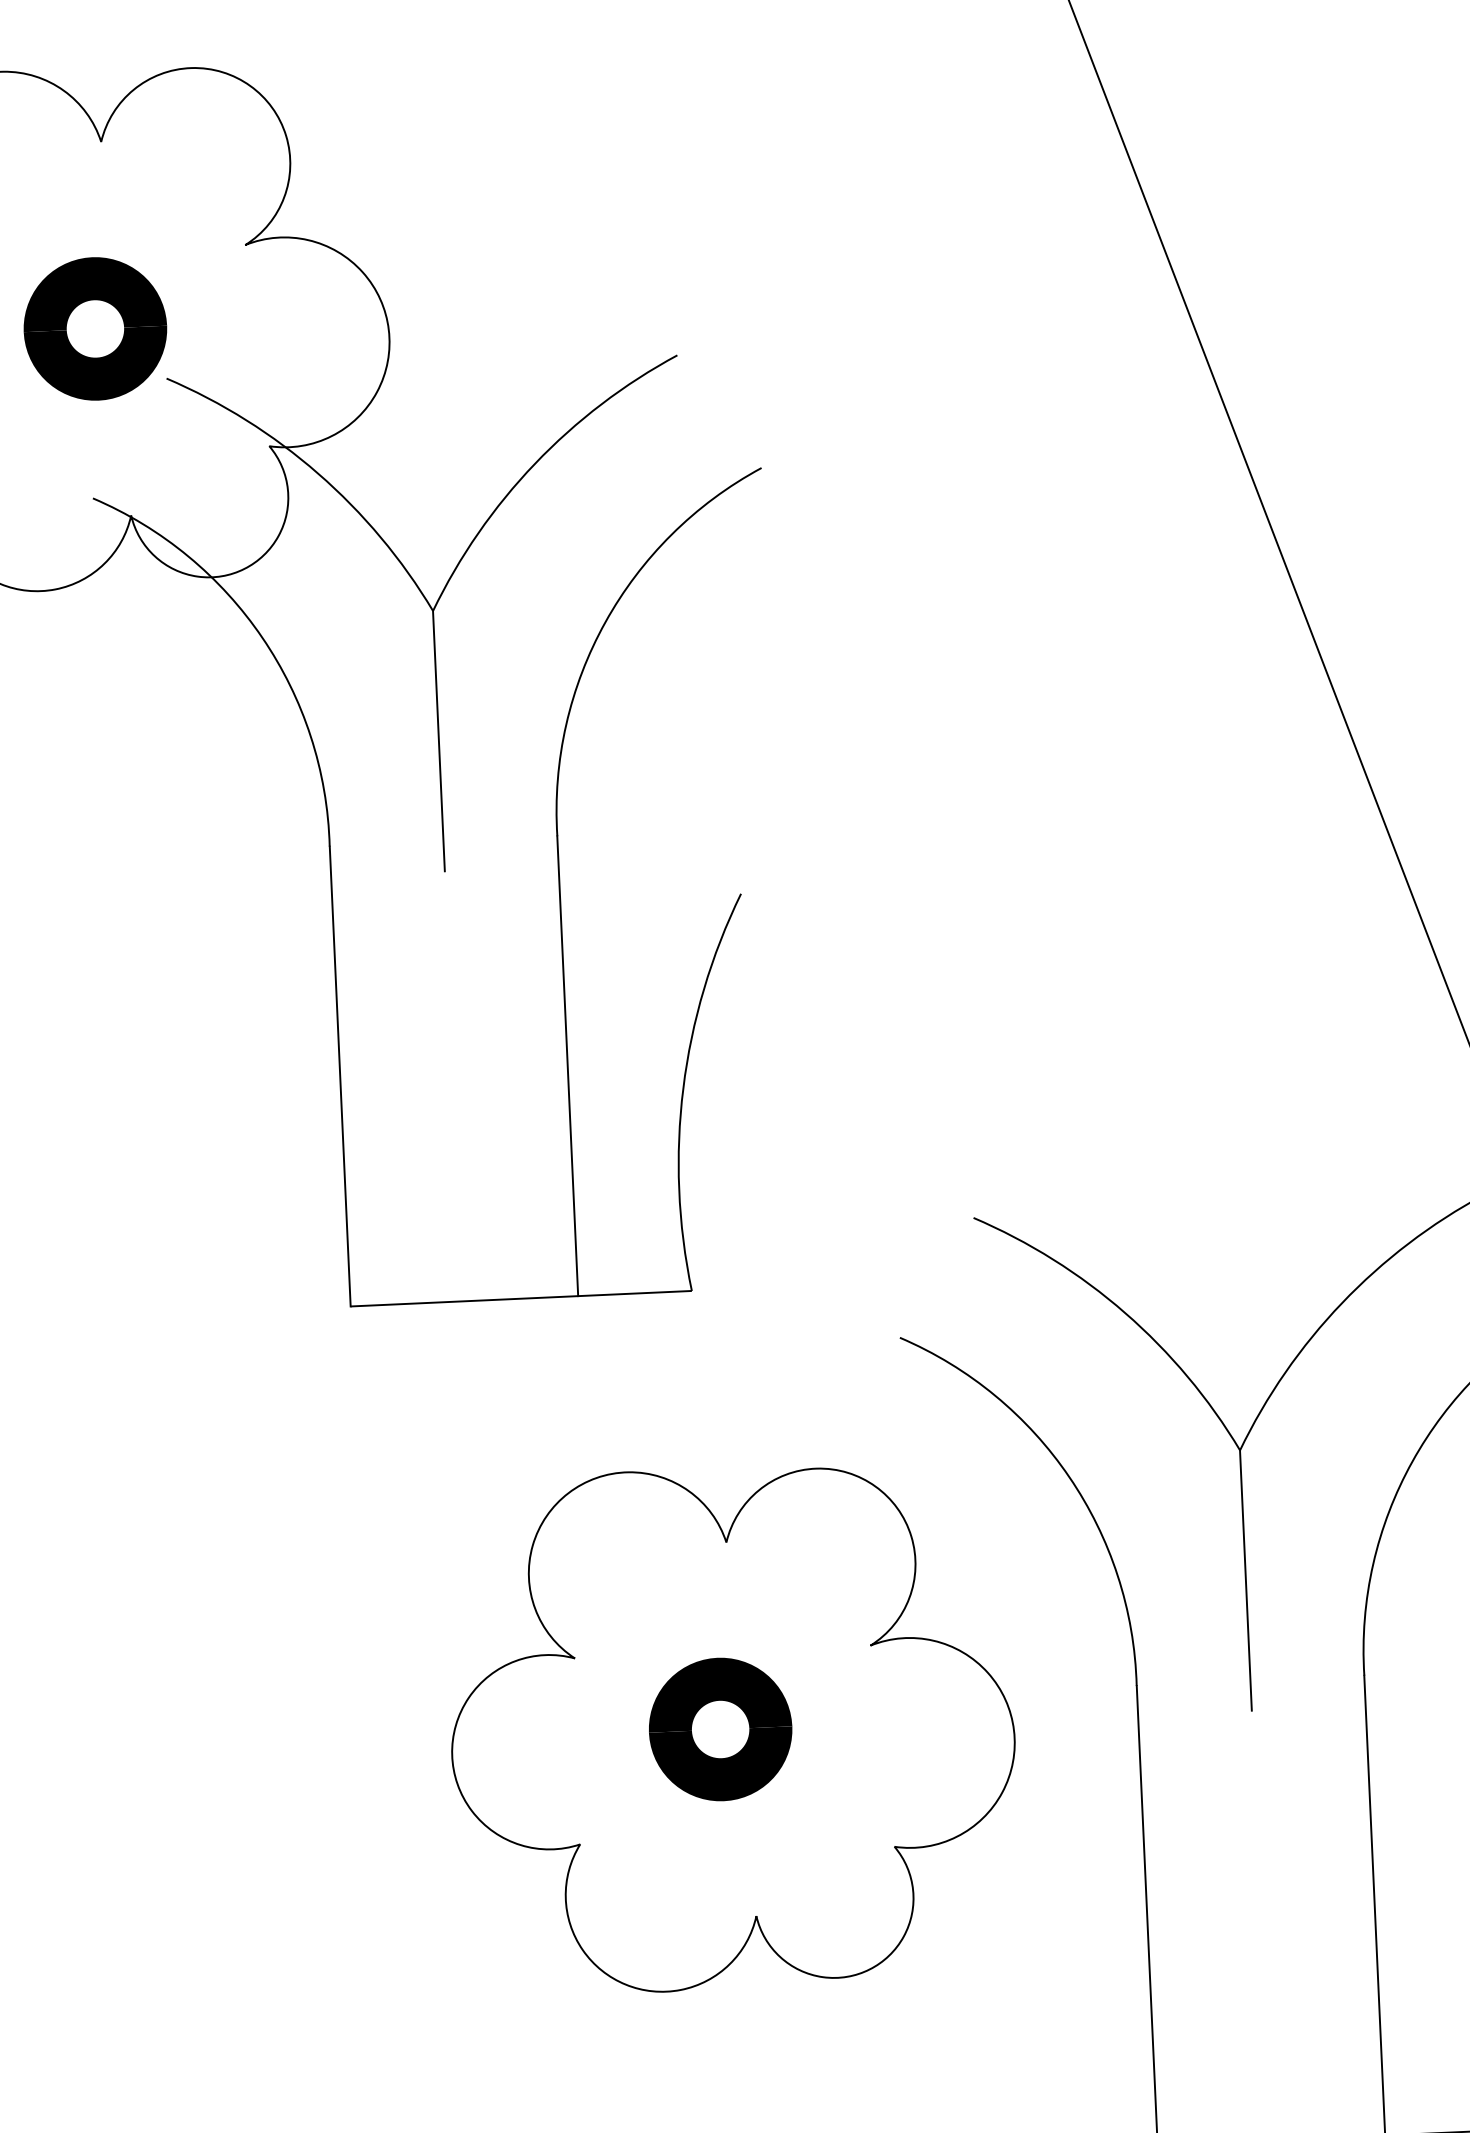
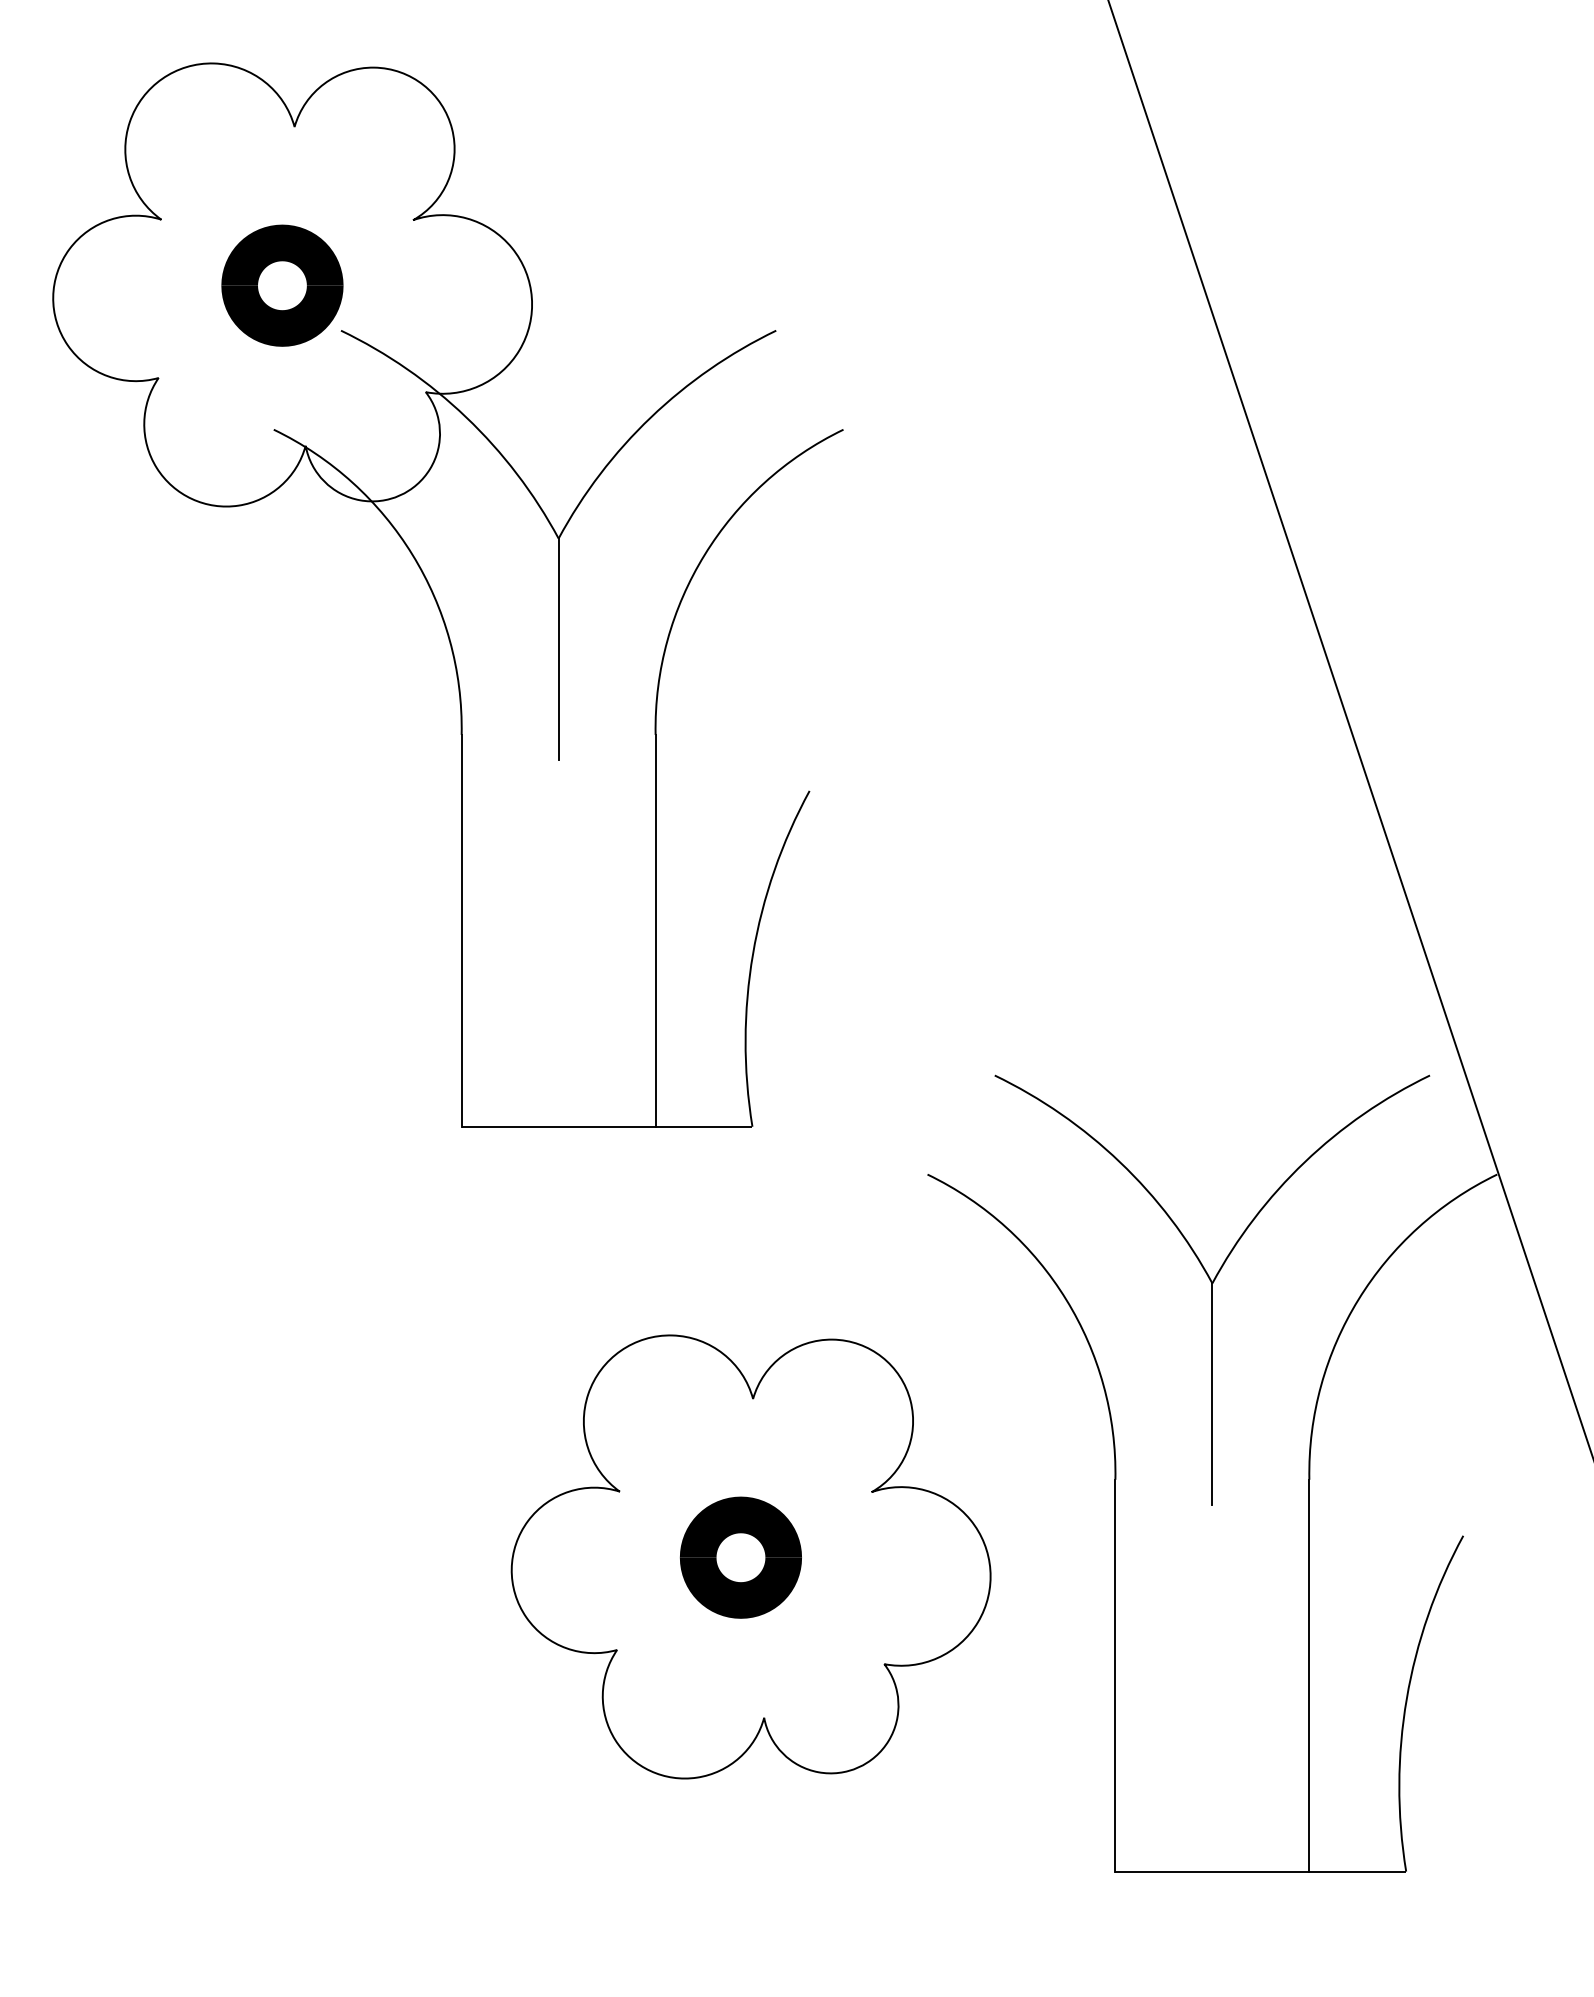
part: (731, 1727) -> (750, 1556), moved

